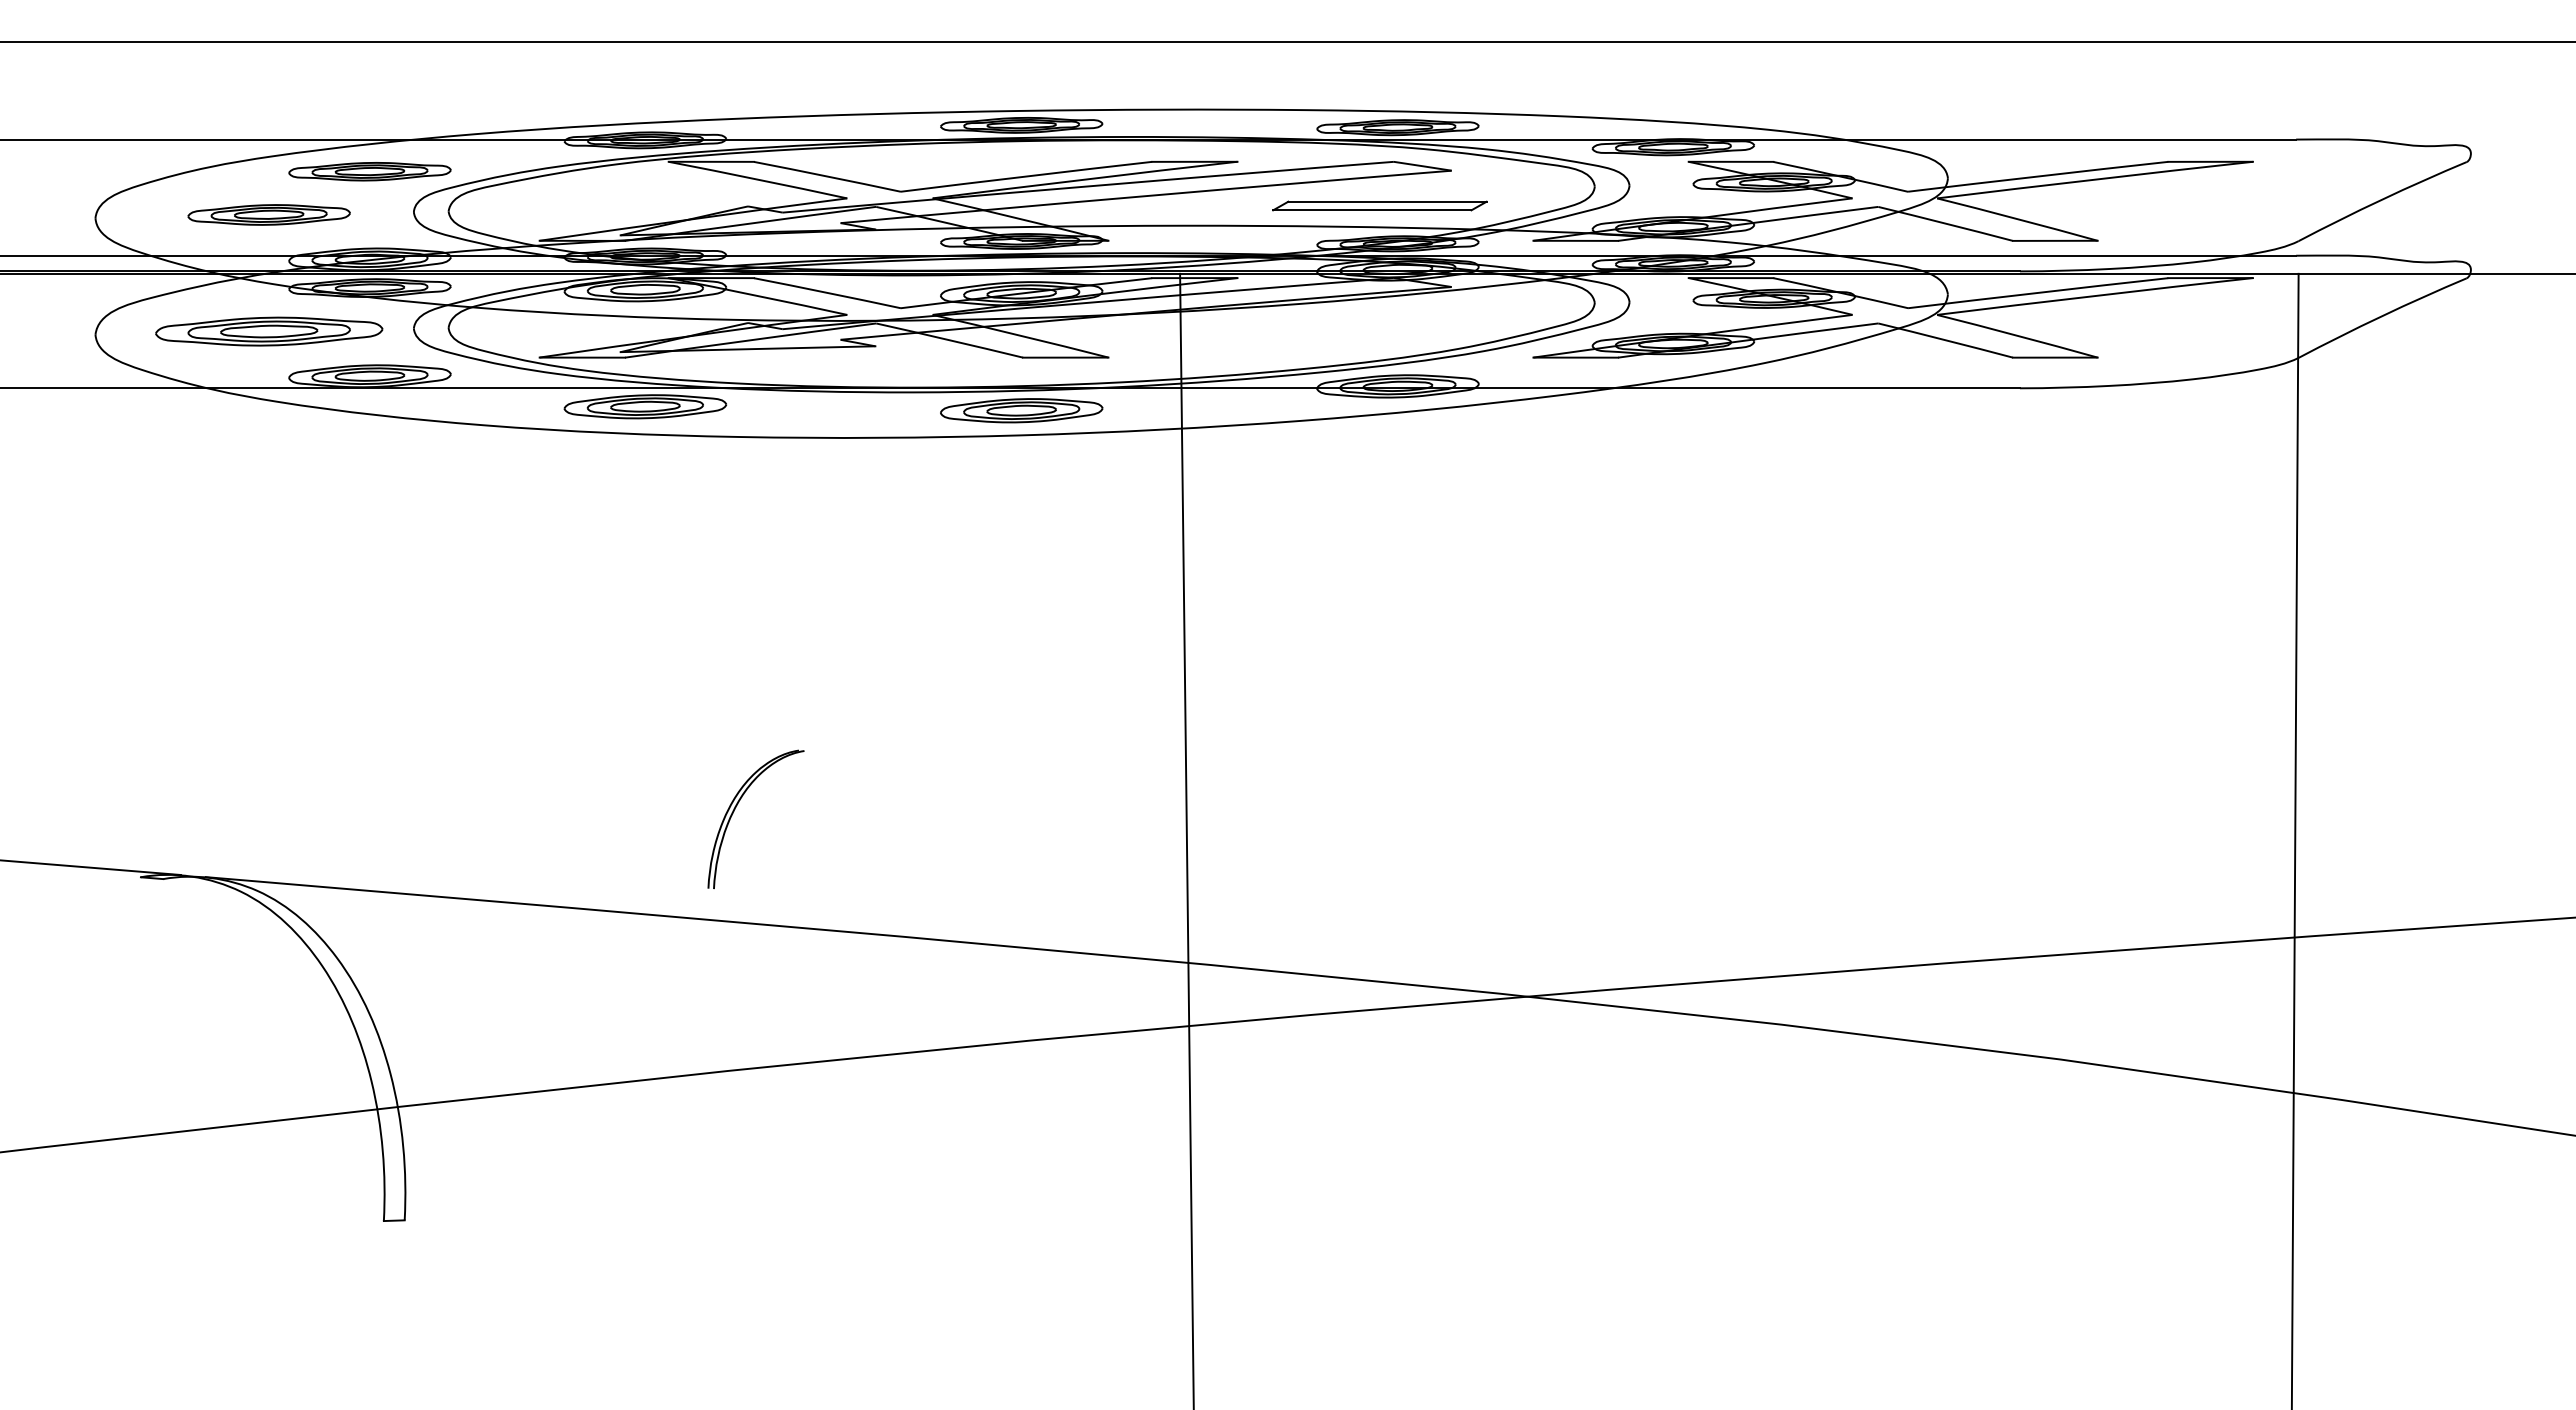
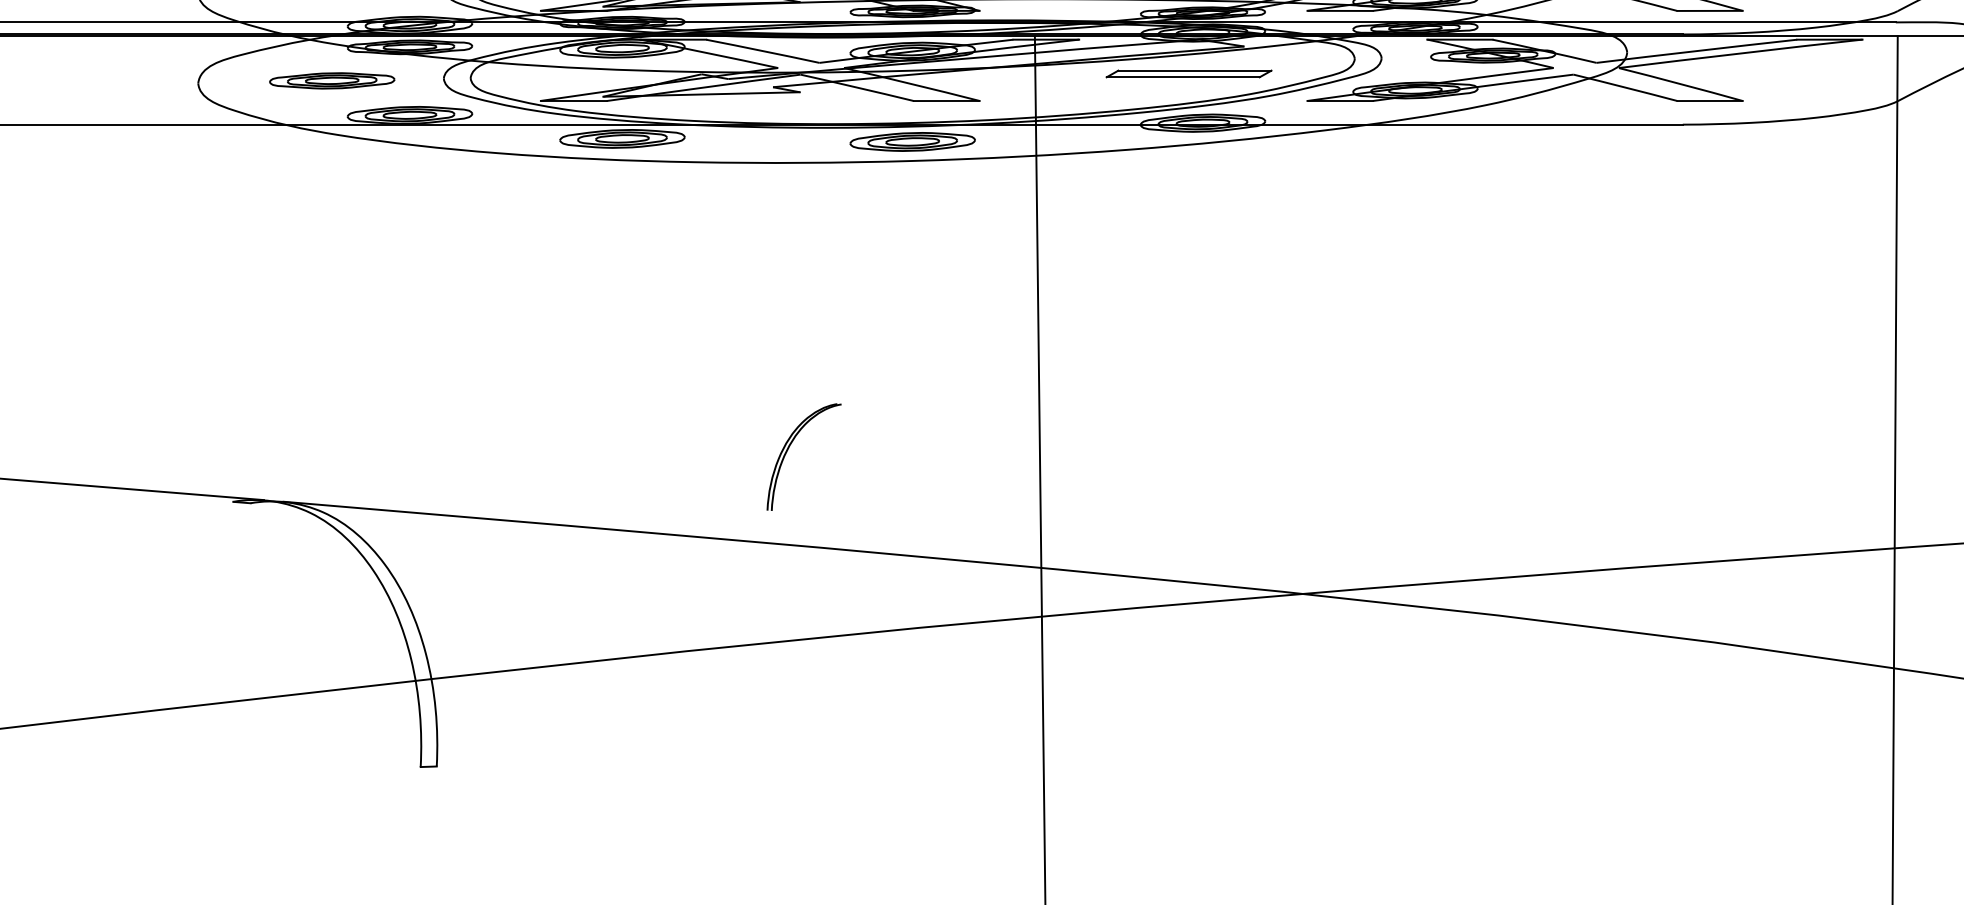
part: (1379, 322) -> (1188, 73), added
part: (268, 331) -> (331, 80), size x0.71
part: (735, 809) -> (788, 449), moved

